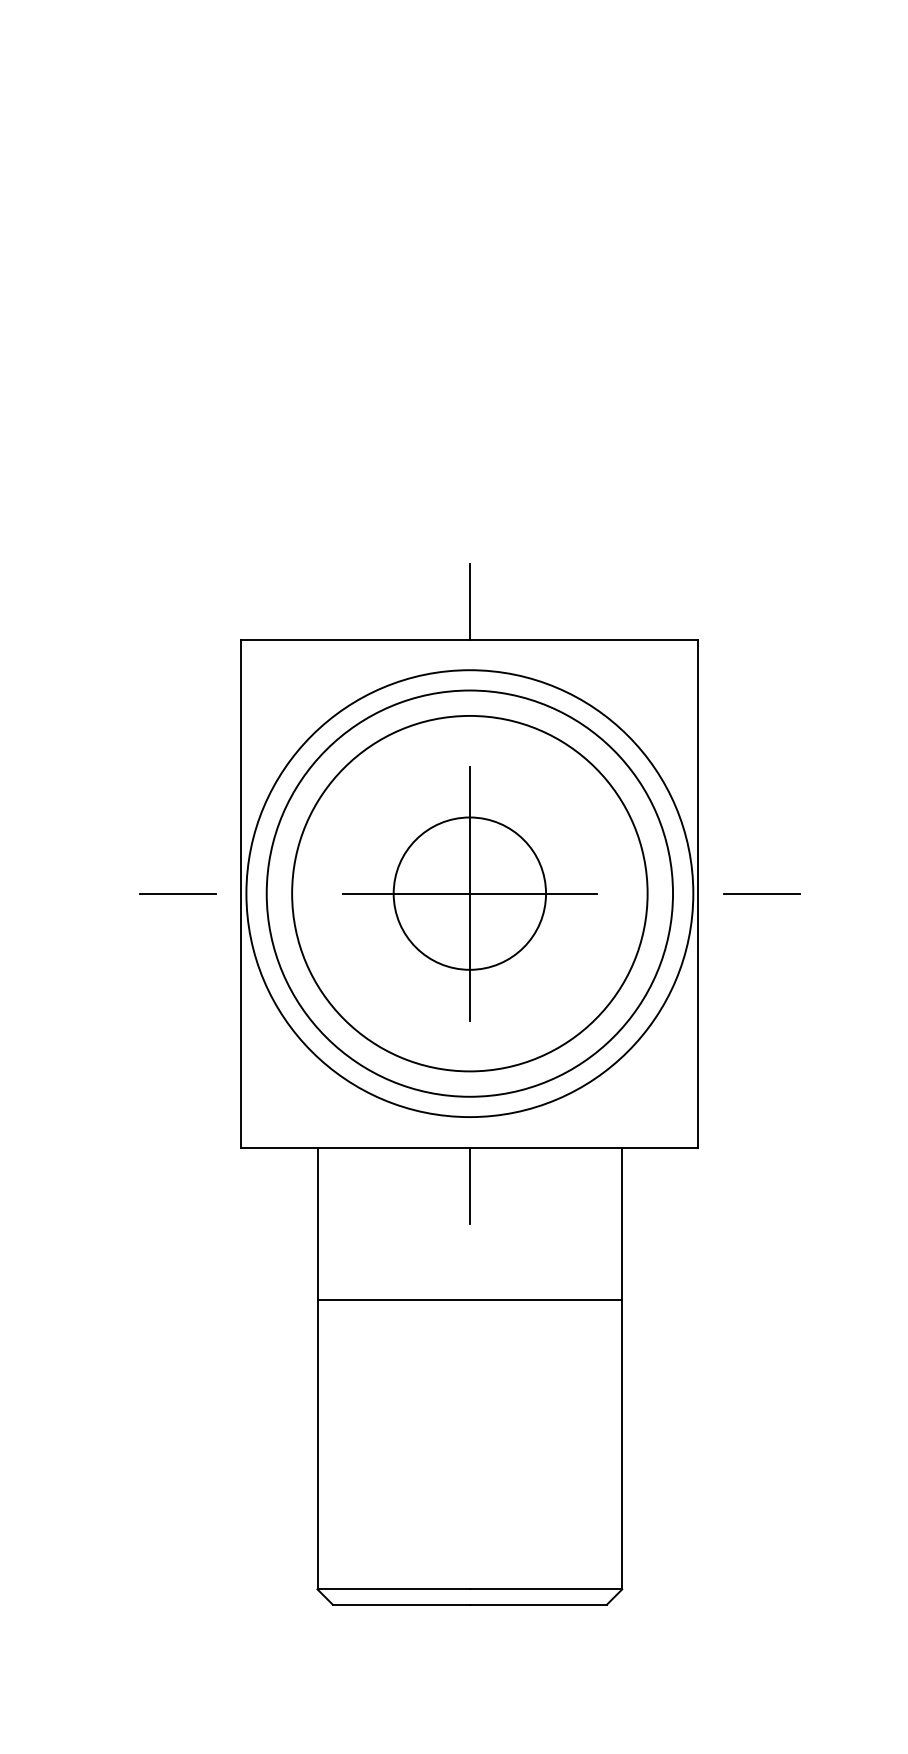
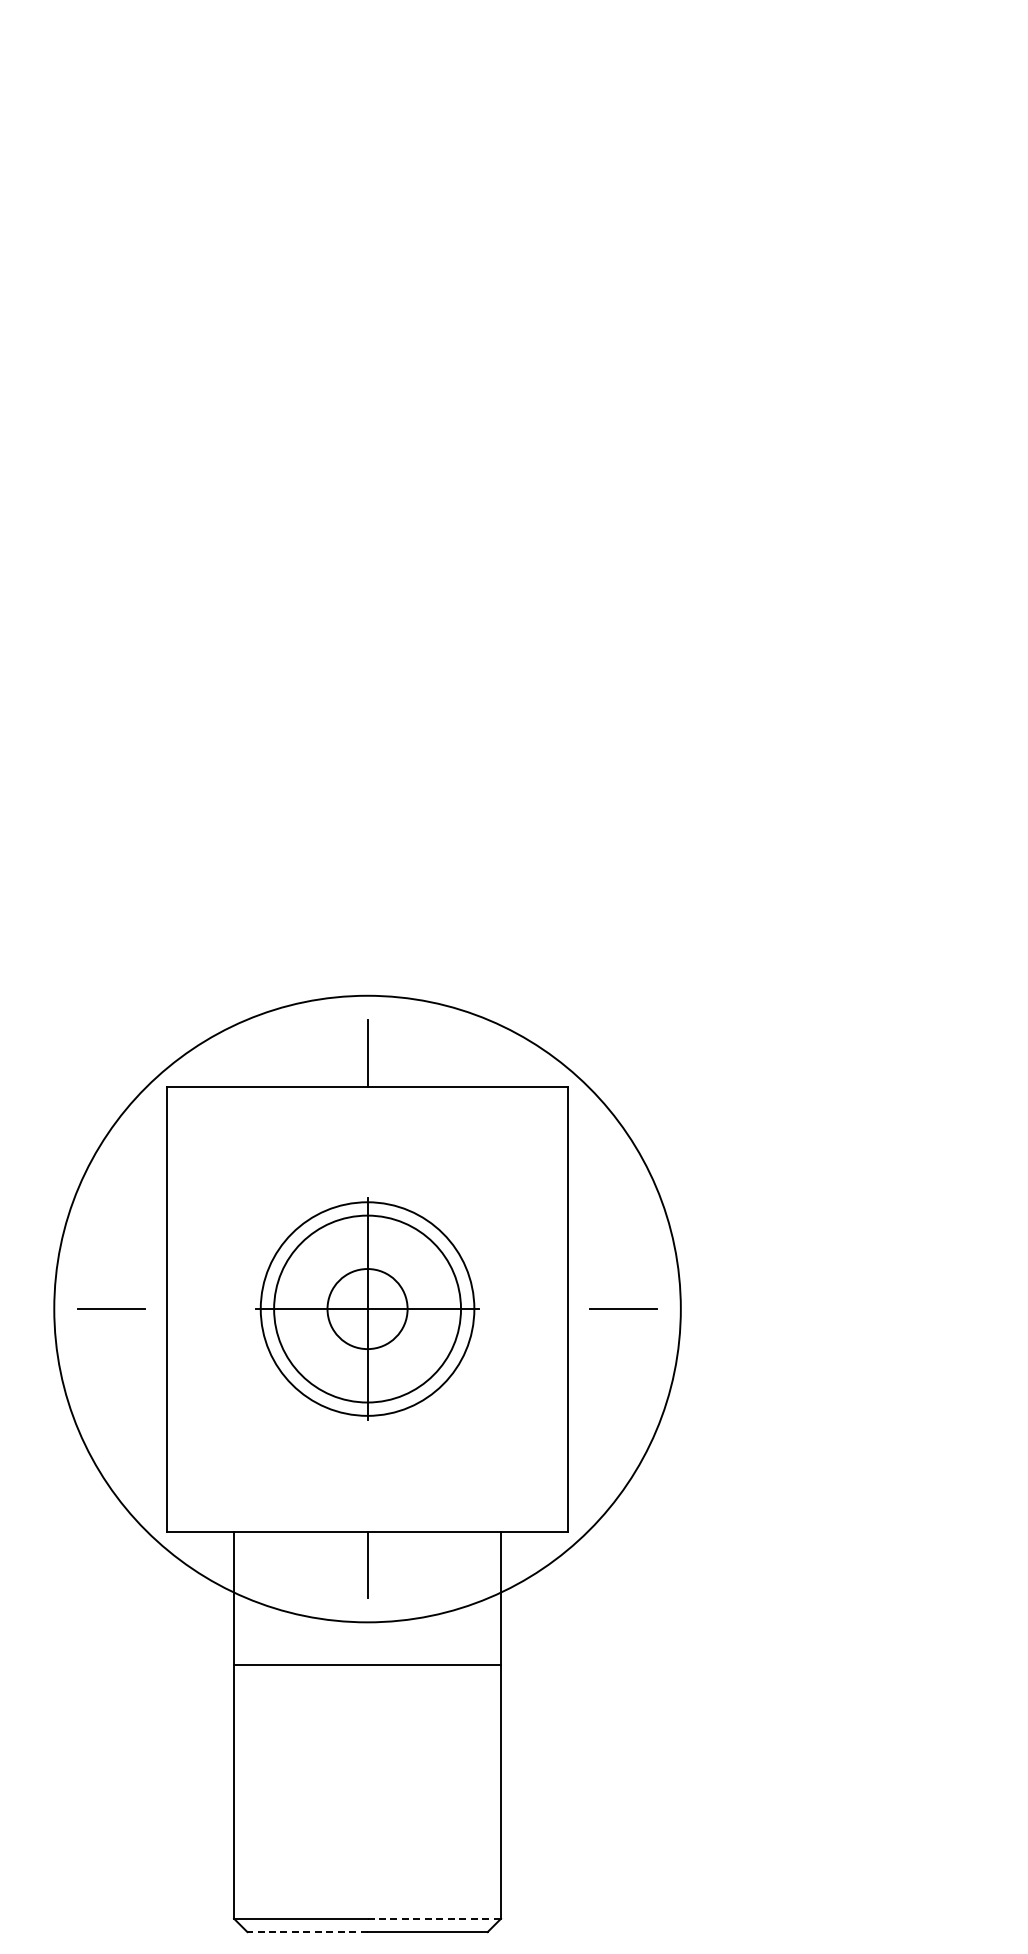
circle: (469, 893) -> (367, 1308), size x0.6
circle: (469, 893) -> (367, 1308), size x0.6
circle: (469, 893) -> (367, 1308), size x1.6
circle: (469, 894) -> (367, 1309), size x0.6
line: (546, 1589) -> (434, 1918), solid -> dashed
line: (401, 1605) -> (307, 1932), solid -> dashed

